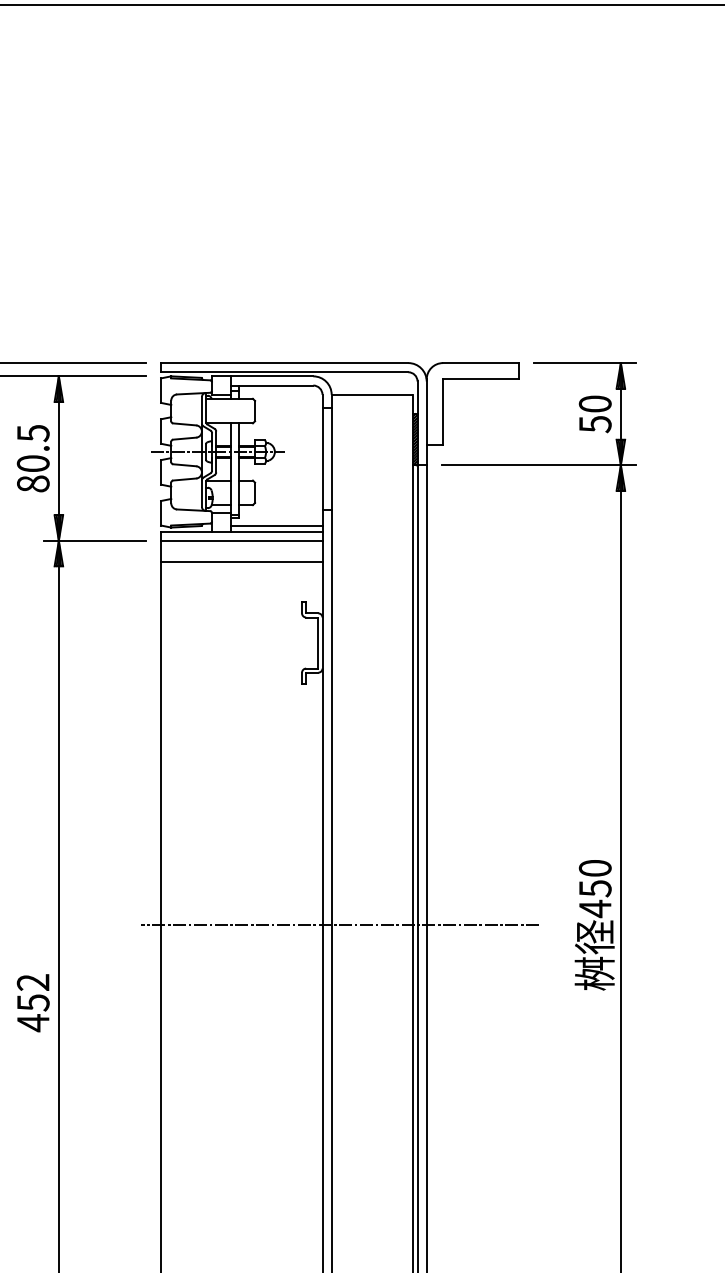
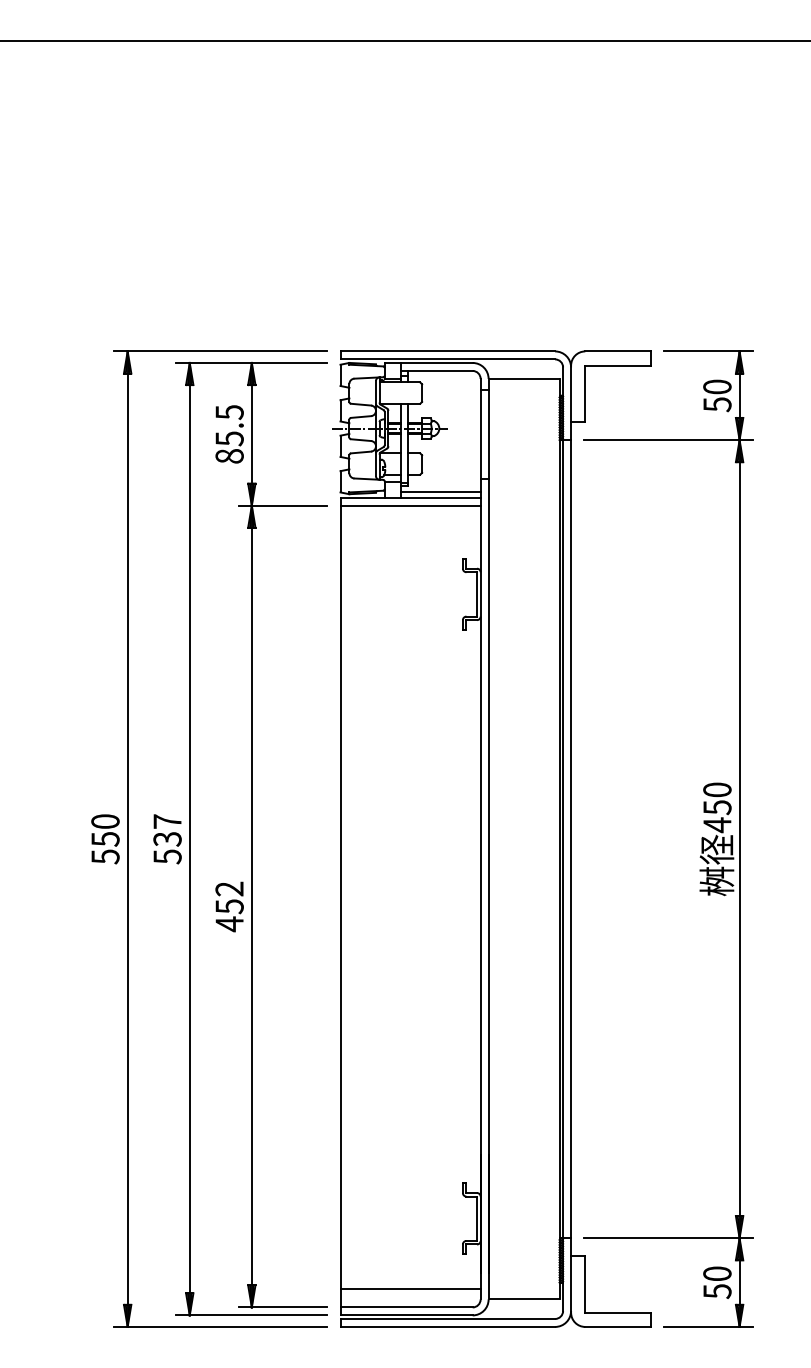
text: (33, 463) -> (229, 438), 80.5 -> 85.5
line: (241, 562) -> (410, 524), removed
line: (339, 925) -> (495, 839), removed

